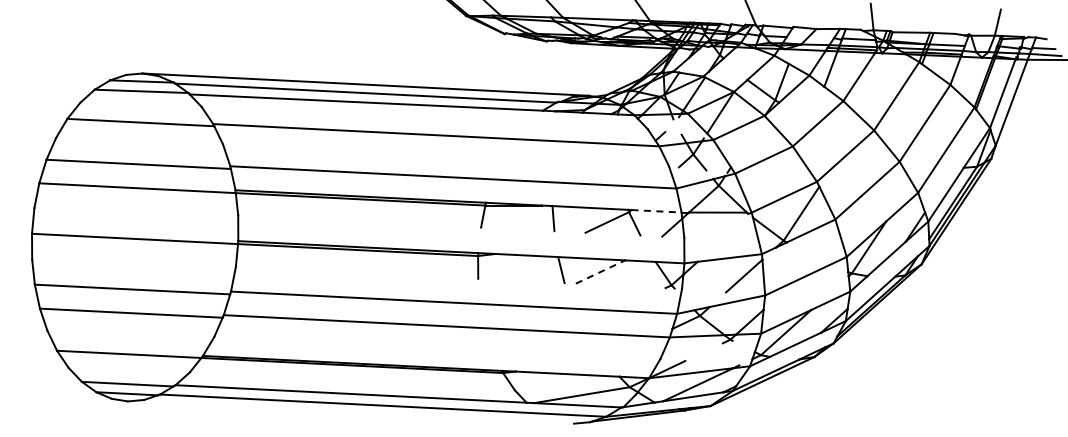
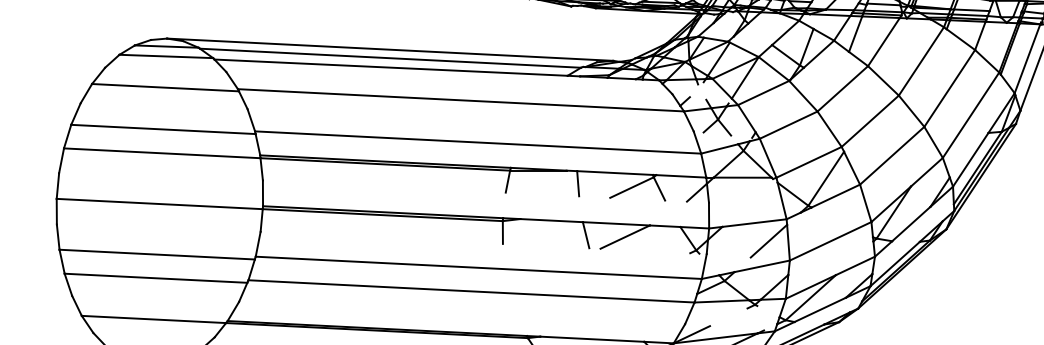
line: (657, 211) -> (682, 176), dashed -> solid
line: (600, 271) -> (625, 236), dashed -> solid

